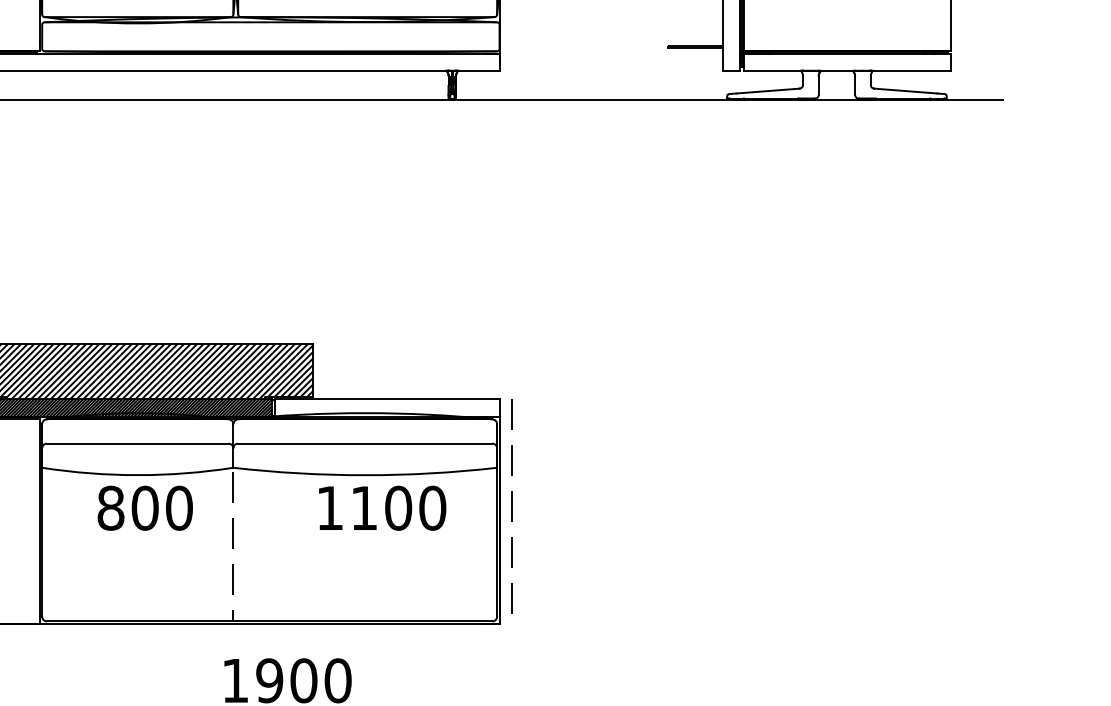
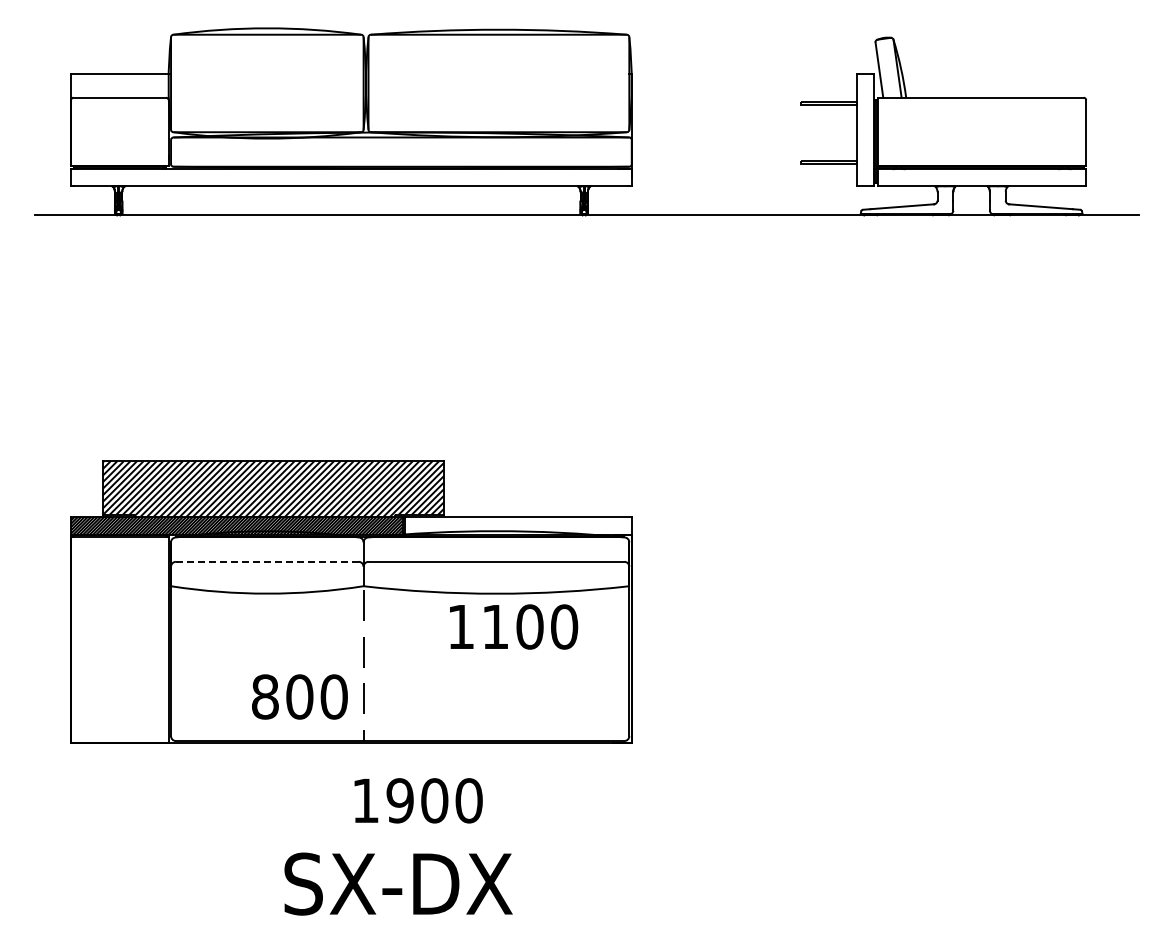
line: (137, 443) -> (267, 561), solid -> dashed
line: (511, 505) -> (643, 624), removed
text: (144, 507) -> (299, 696), moved

